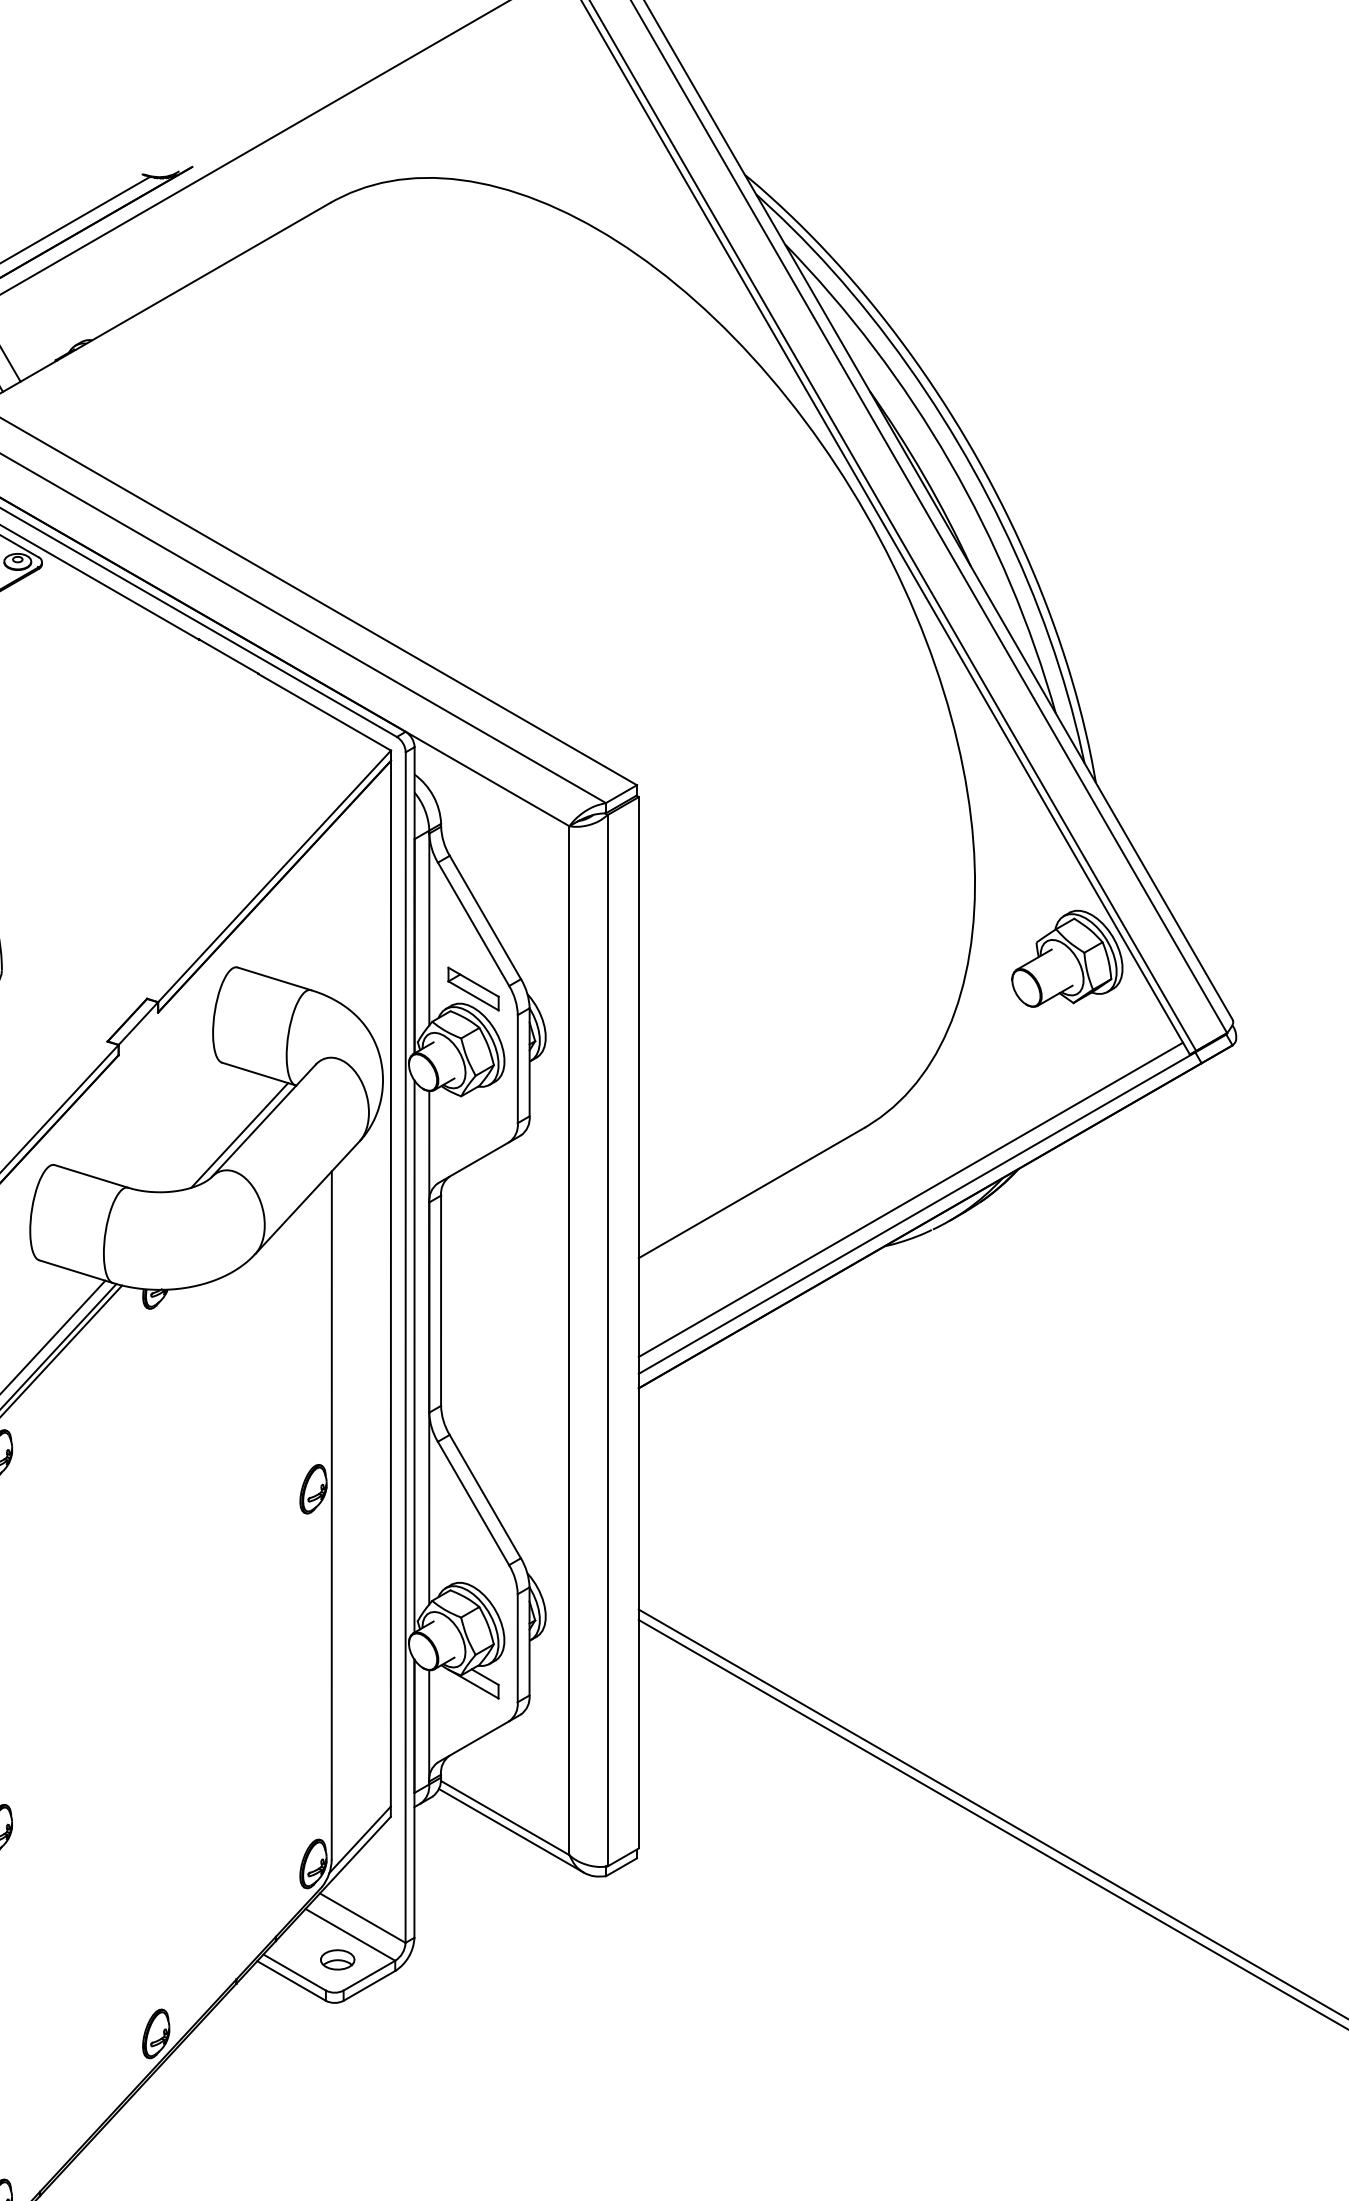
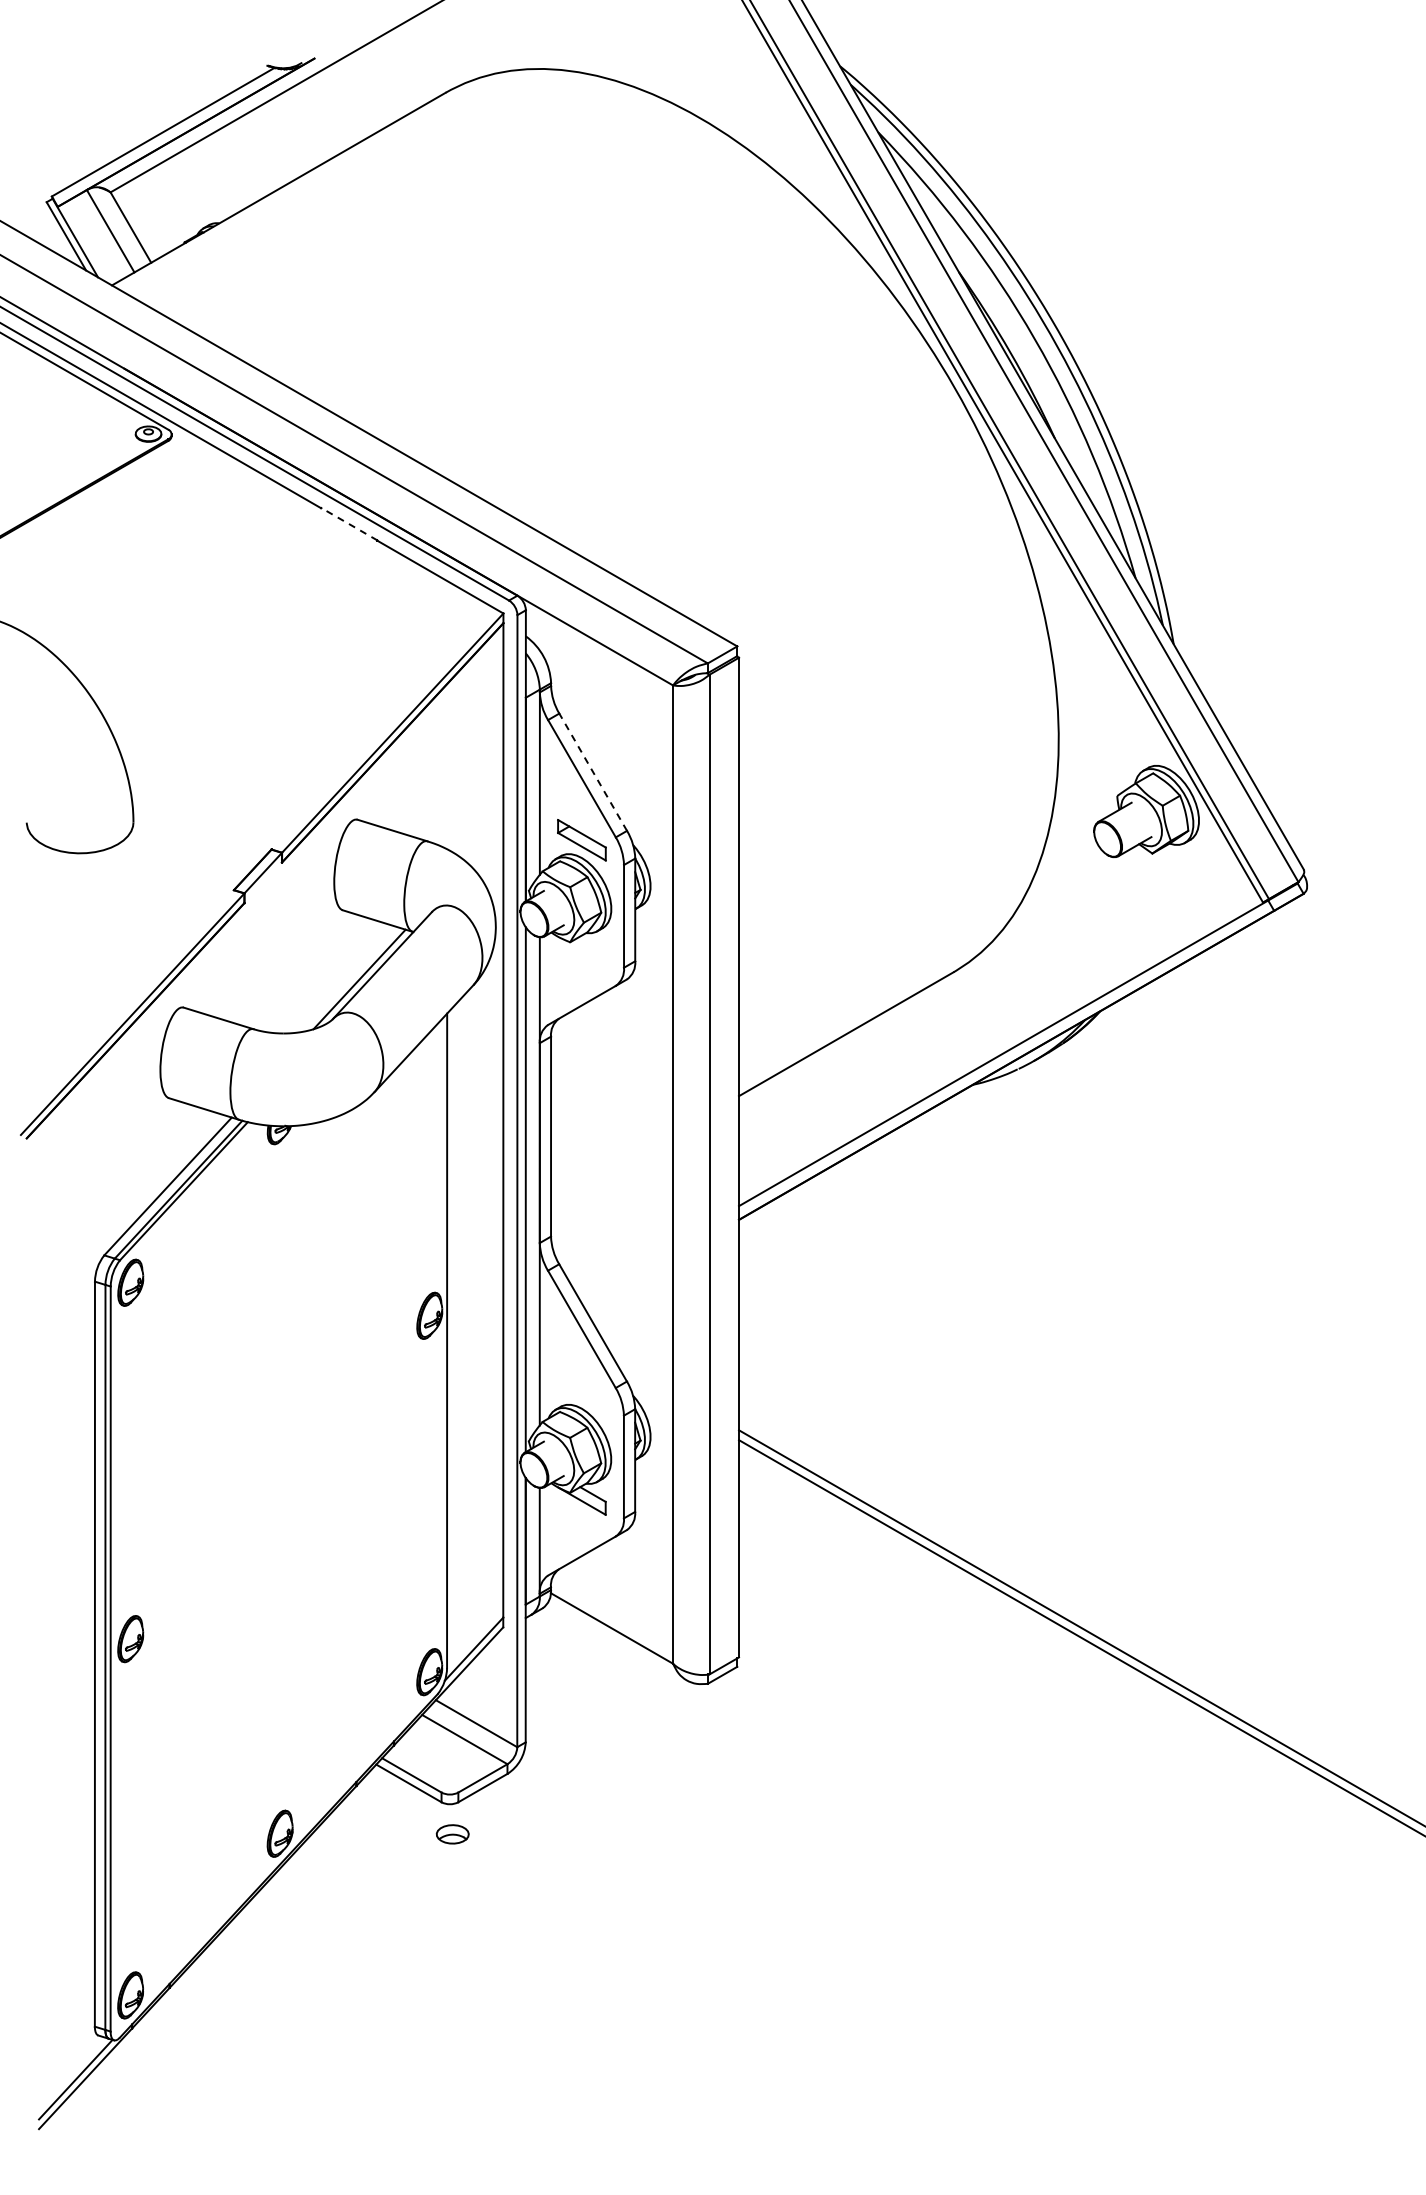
line: (229, 656) -> (349, 524), solid -> dashed
line: (485, 917) -> (593, 772), solid -> dashed
line: (910, 1199) -> (997, 1040), removed
line: (510, 1830) -> (617, 1640), removed
part: (337, 1960) -> (452, 1834), moved

